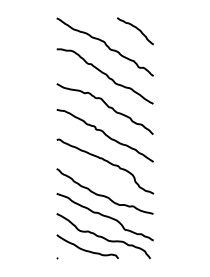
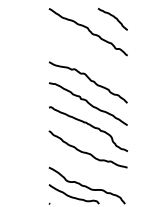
curve: (105, 75) -> (88, 55), removed
curve: (104, 216) -> (87, 169), removed

